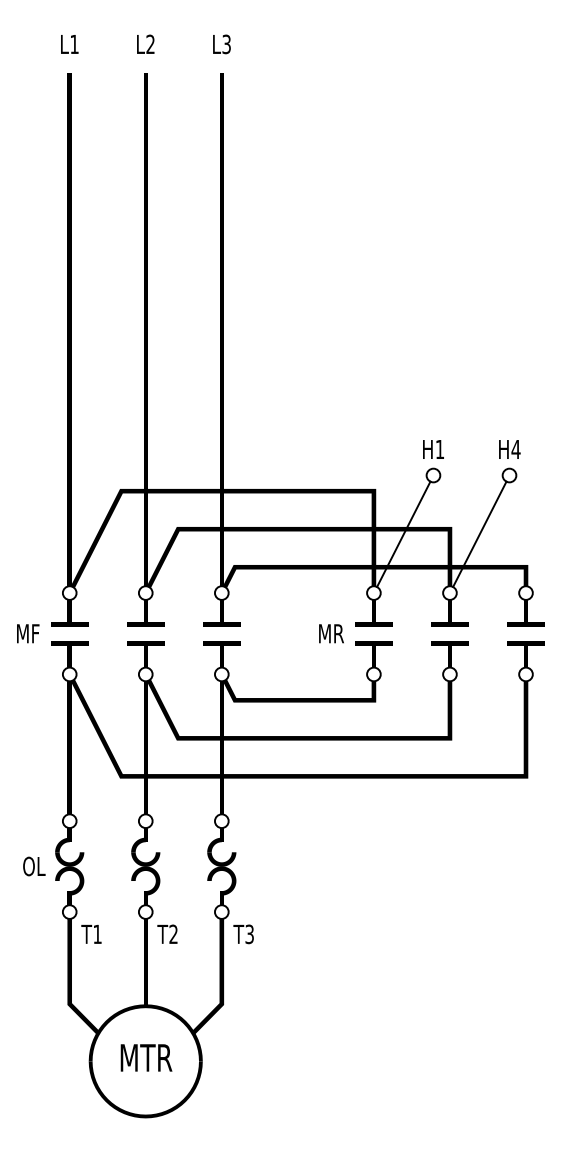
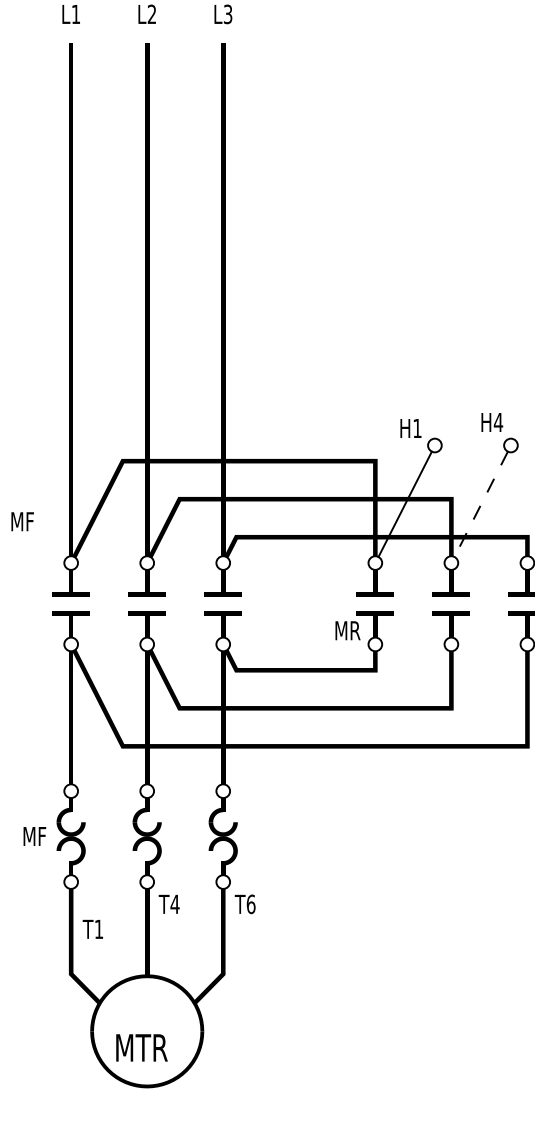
text: (433, 449) -> (410, 428), moved
text: (509, 449) -> (491, 422), moved
line: (479, 534) -> (480, 504), solid -> dashed
text: (28, 633) -> (22, 521), moved
text: (331, 633) -> (347, 630), moved
text: (33, 866) -> (34, 836), OL -> MF
text: (91, 933) -> (92, 928), moved
text: (173, 933) -> (174, 903), T2 -> T4
text: (249, 934) -> (250, 904), T3 -> T6
text: (146, 1057) -> (141, 1047), moved

